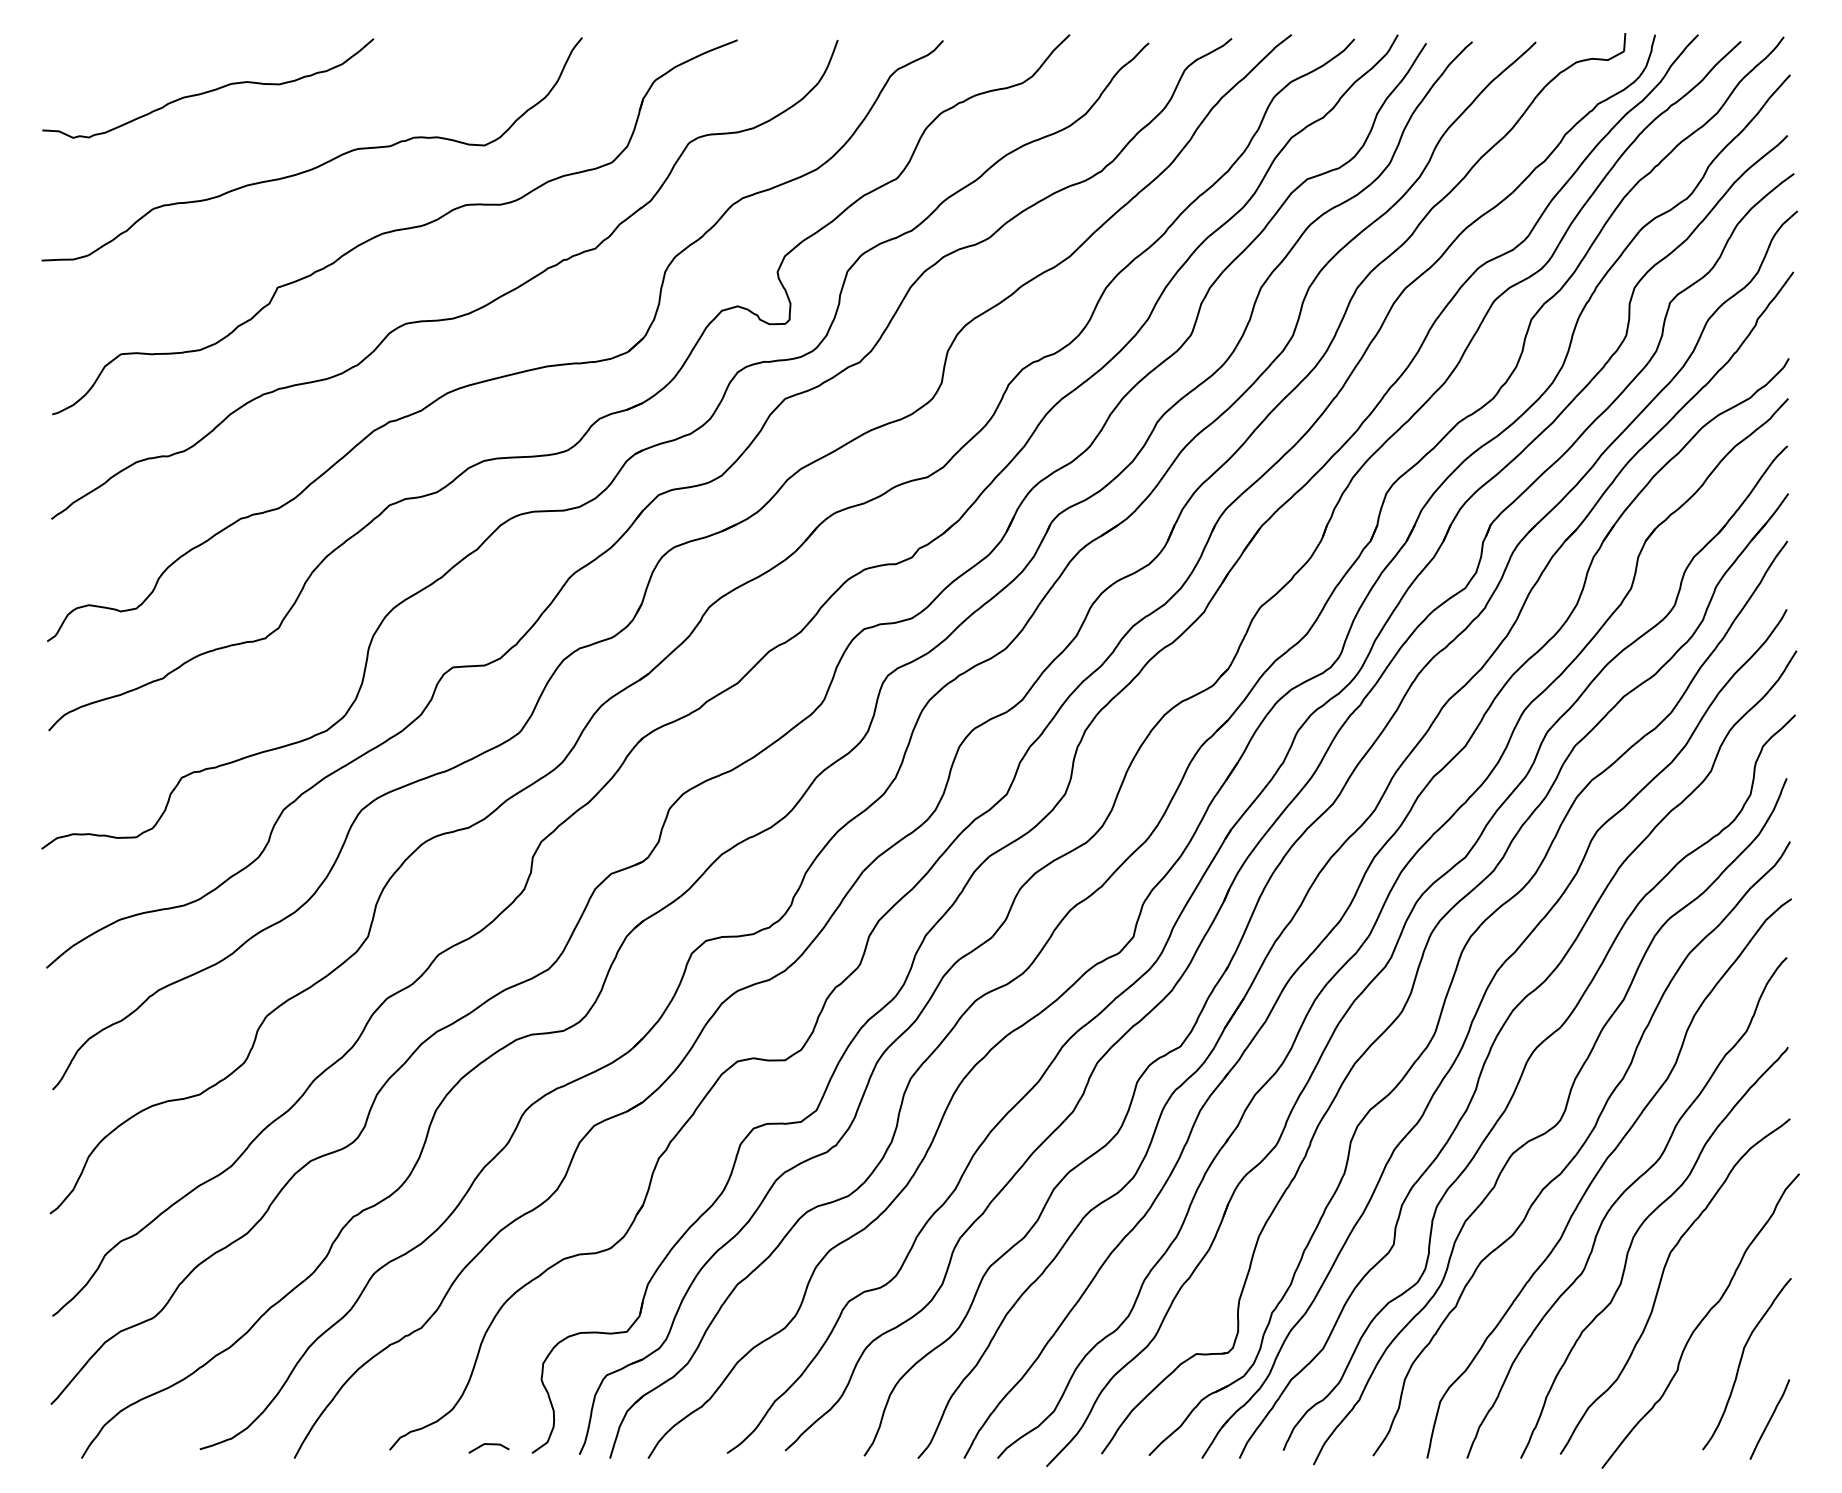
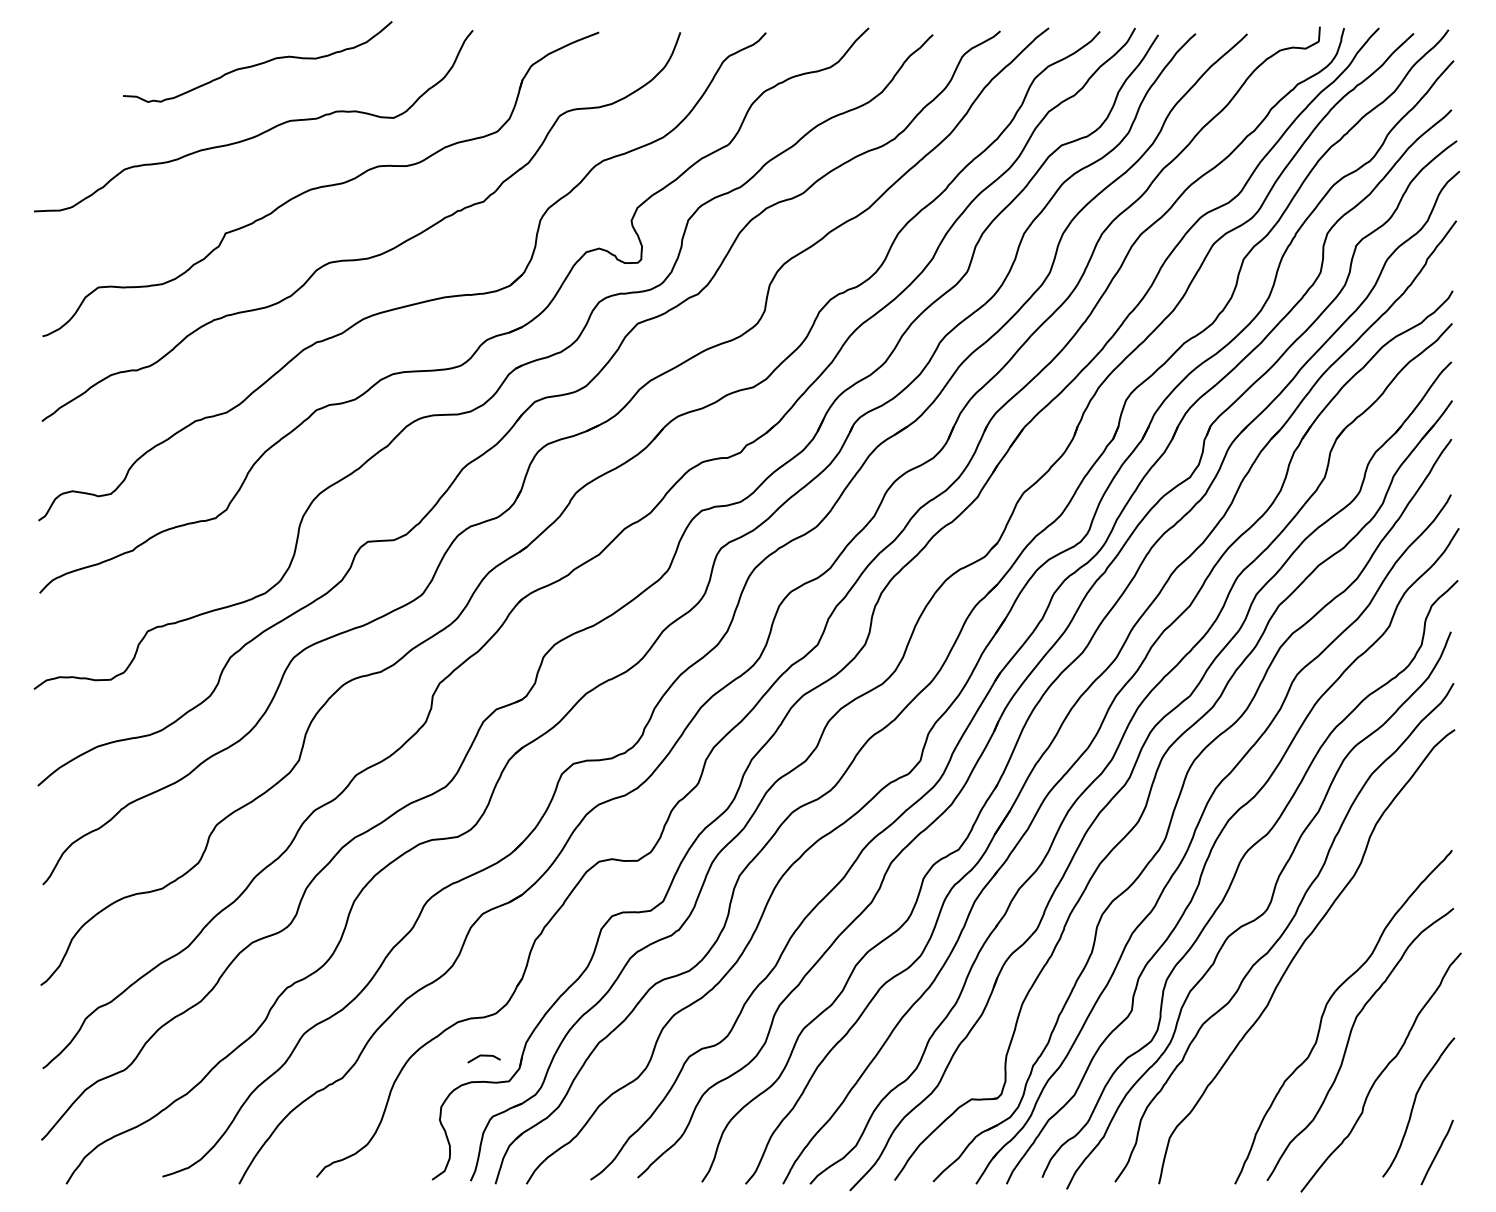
curve: (208, 90) -> (257, 63), moved
curve: (1618, 1200) -> (1314, 974), removed
curve: (489, 1445) -> (484, 1056), moved

